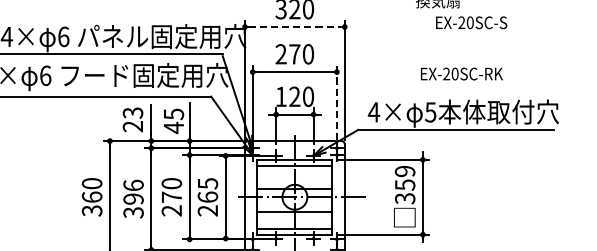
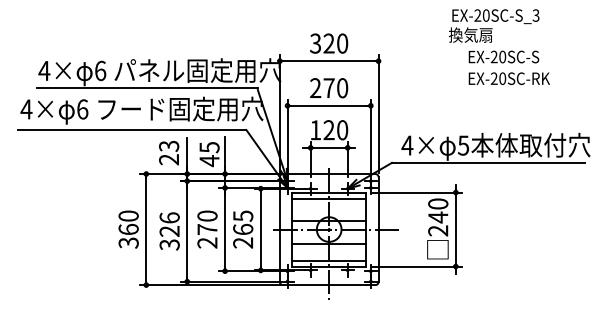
line: (295, 27) -> (329, 61), dashed -> solid
text: (461, 73) -> (508, 78), moved
line: (336, 103) -> (370, 136), dashed -> solid
text: (405, 185) -> (438, 217), 359 -> 240
text: (133, 198) -> (169, 230), 396 -> 326

